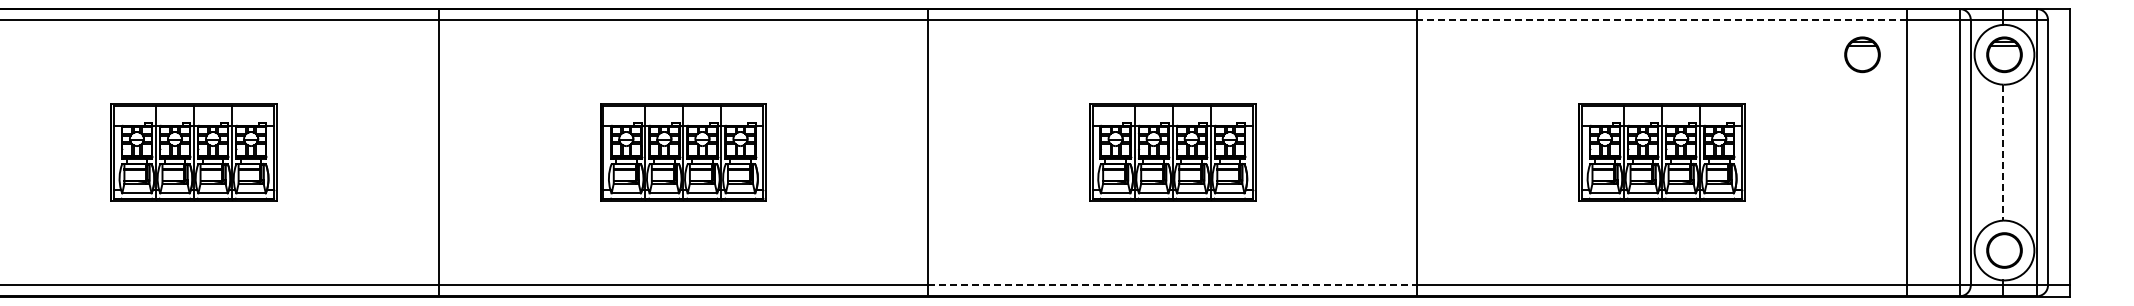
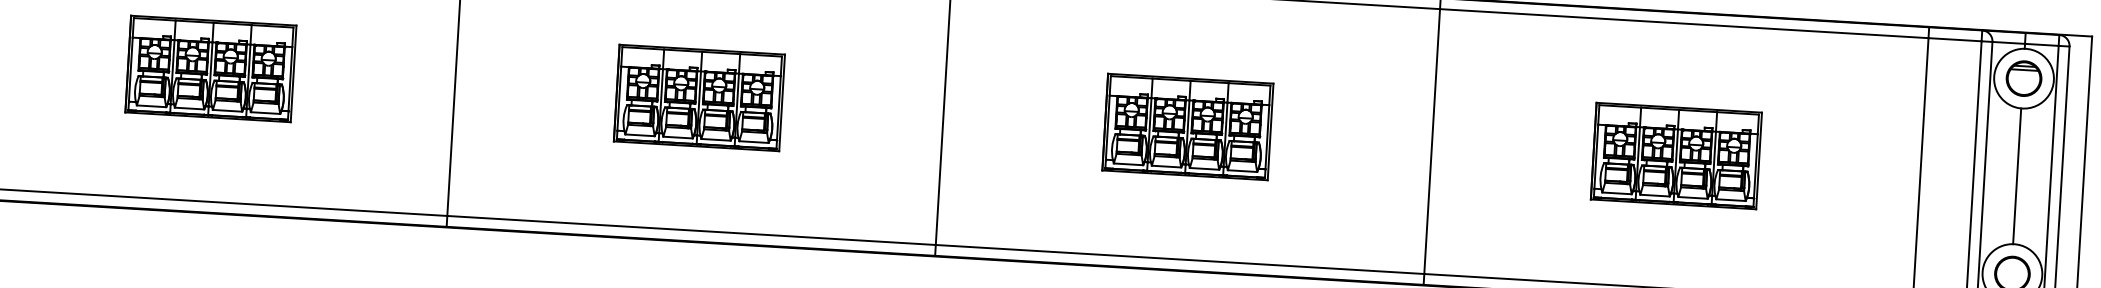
line: (1662, 20) -> (1684, 24), dashed -> solid
part: (1862, 54) -> (1882, 69), removed
line: (2003, 152) -> (2017, 176), dashed -> solid
line: (1172, 285) -> (1179, 259), dashed -> solid

